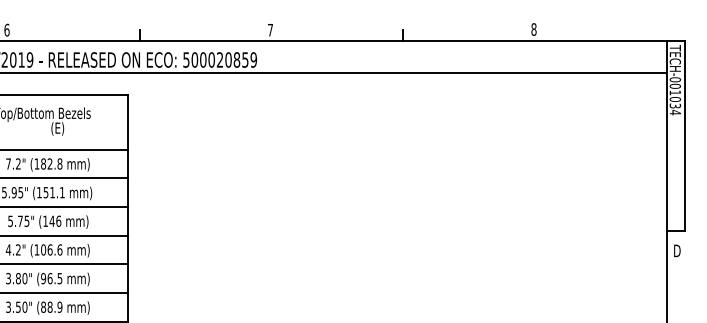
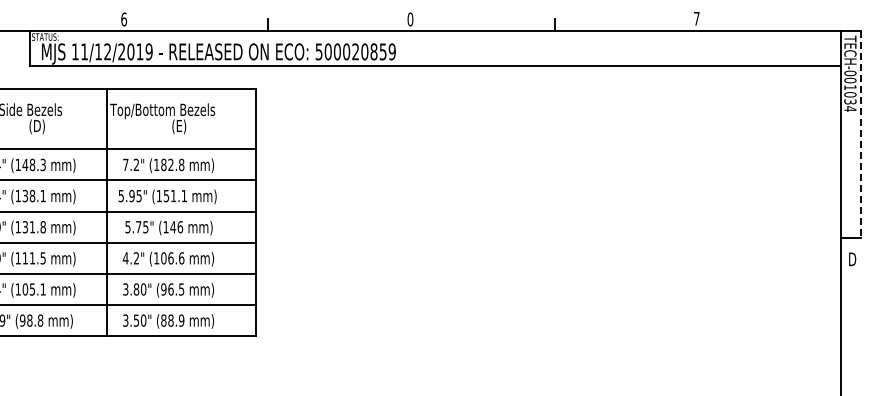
text: (533, 29) -> (696, 18), 8 -> 7
text: (270, 30) -> (410, 19), 7 -> 0
line: (685, 136) -> (861, 134), solid -> dashed

